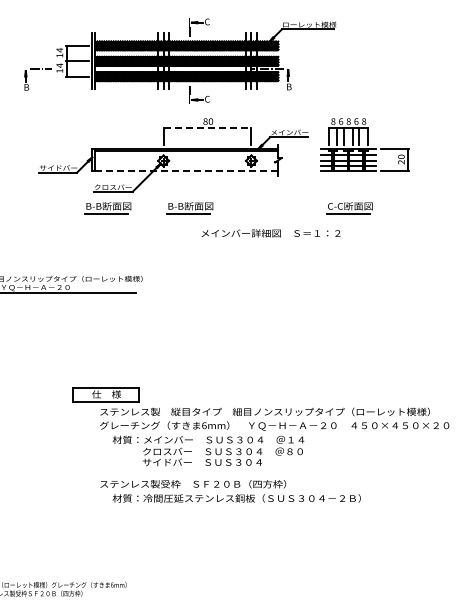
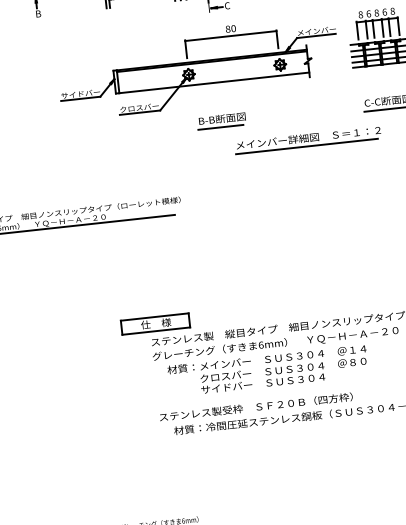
line: (207, 128) -> (230, 36), dashed -> solid
line: (186, 171) -> (213, 83), dashed -> solid
part: (107, 208) -> (136, 130), removed
line: (268, 241) -> (306, 146), added

